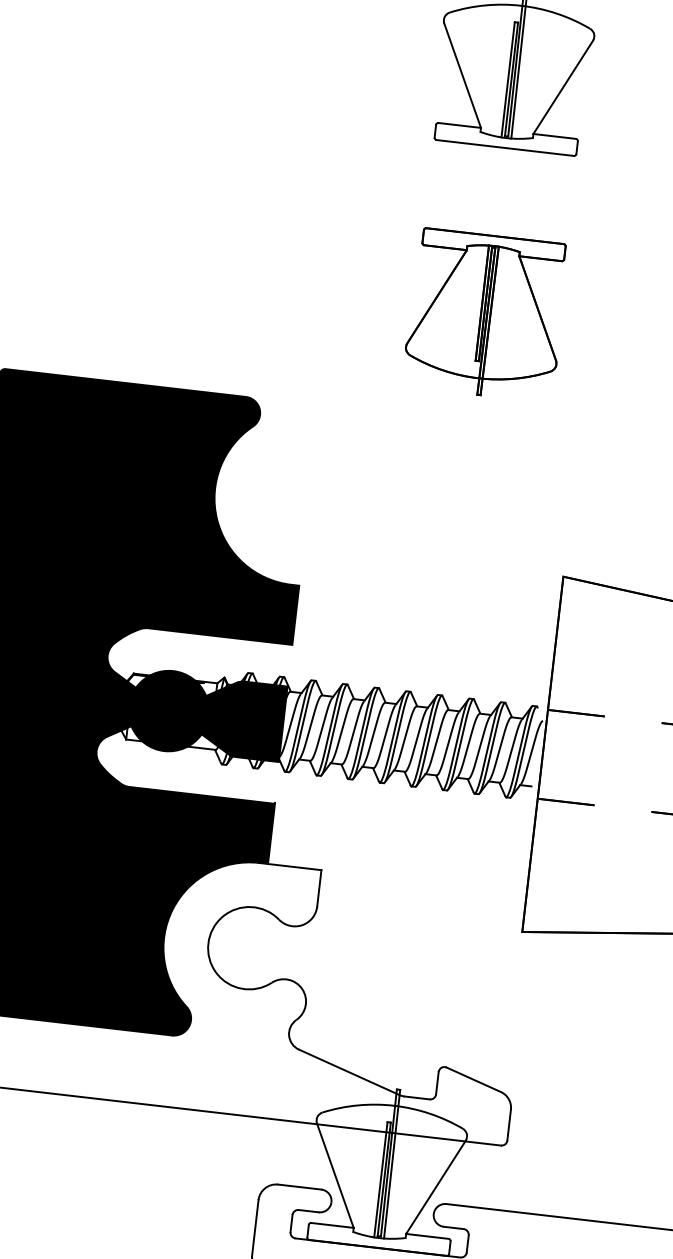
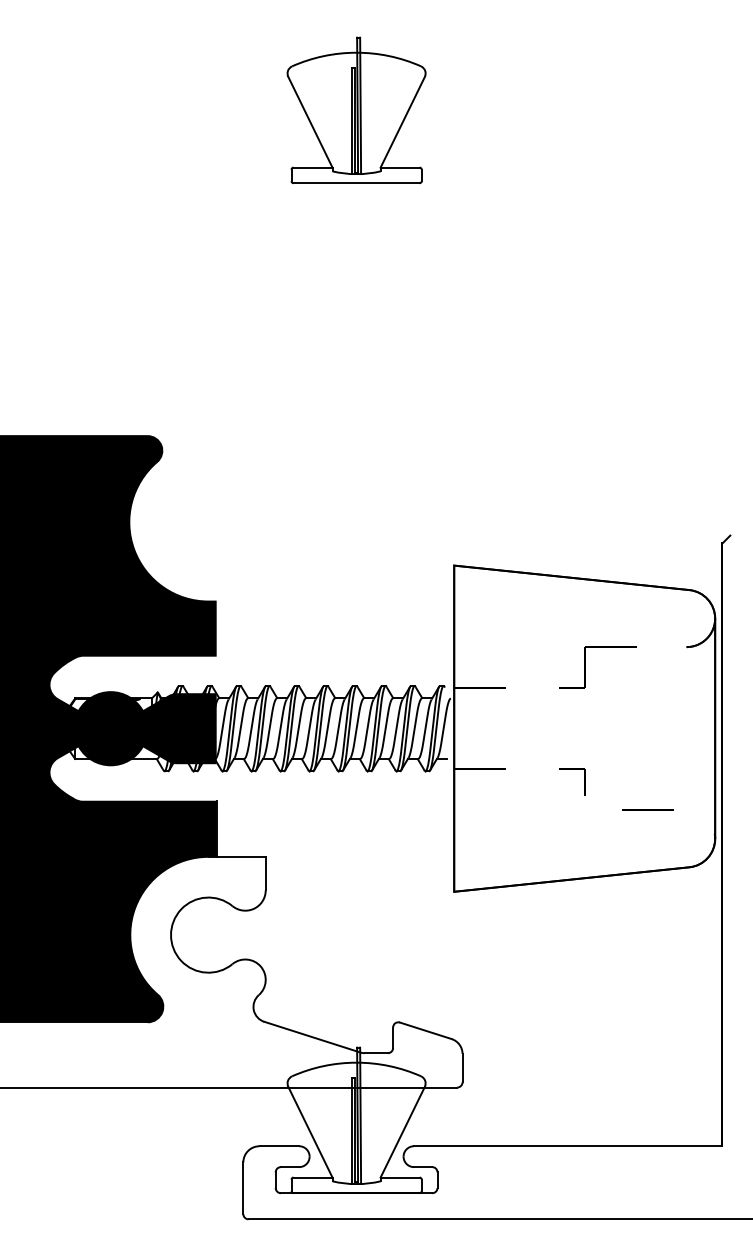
part: (485, 314) -> (356, 336), removed

